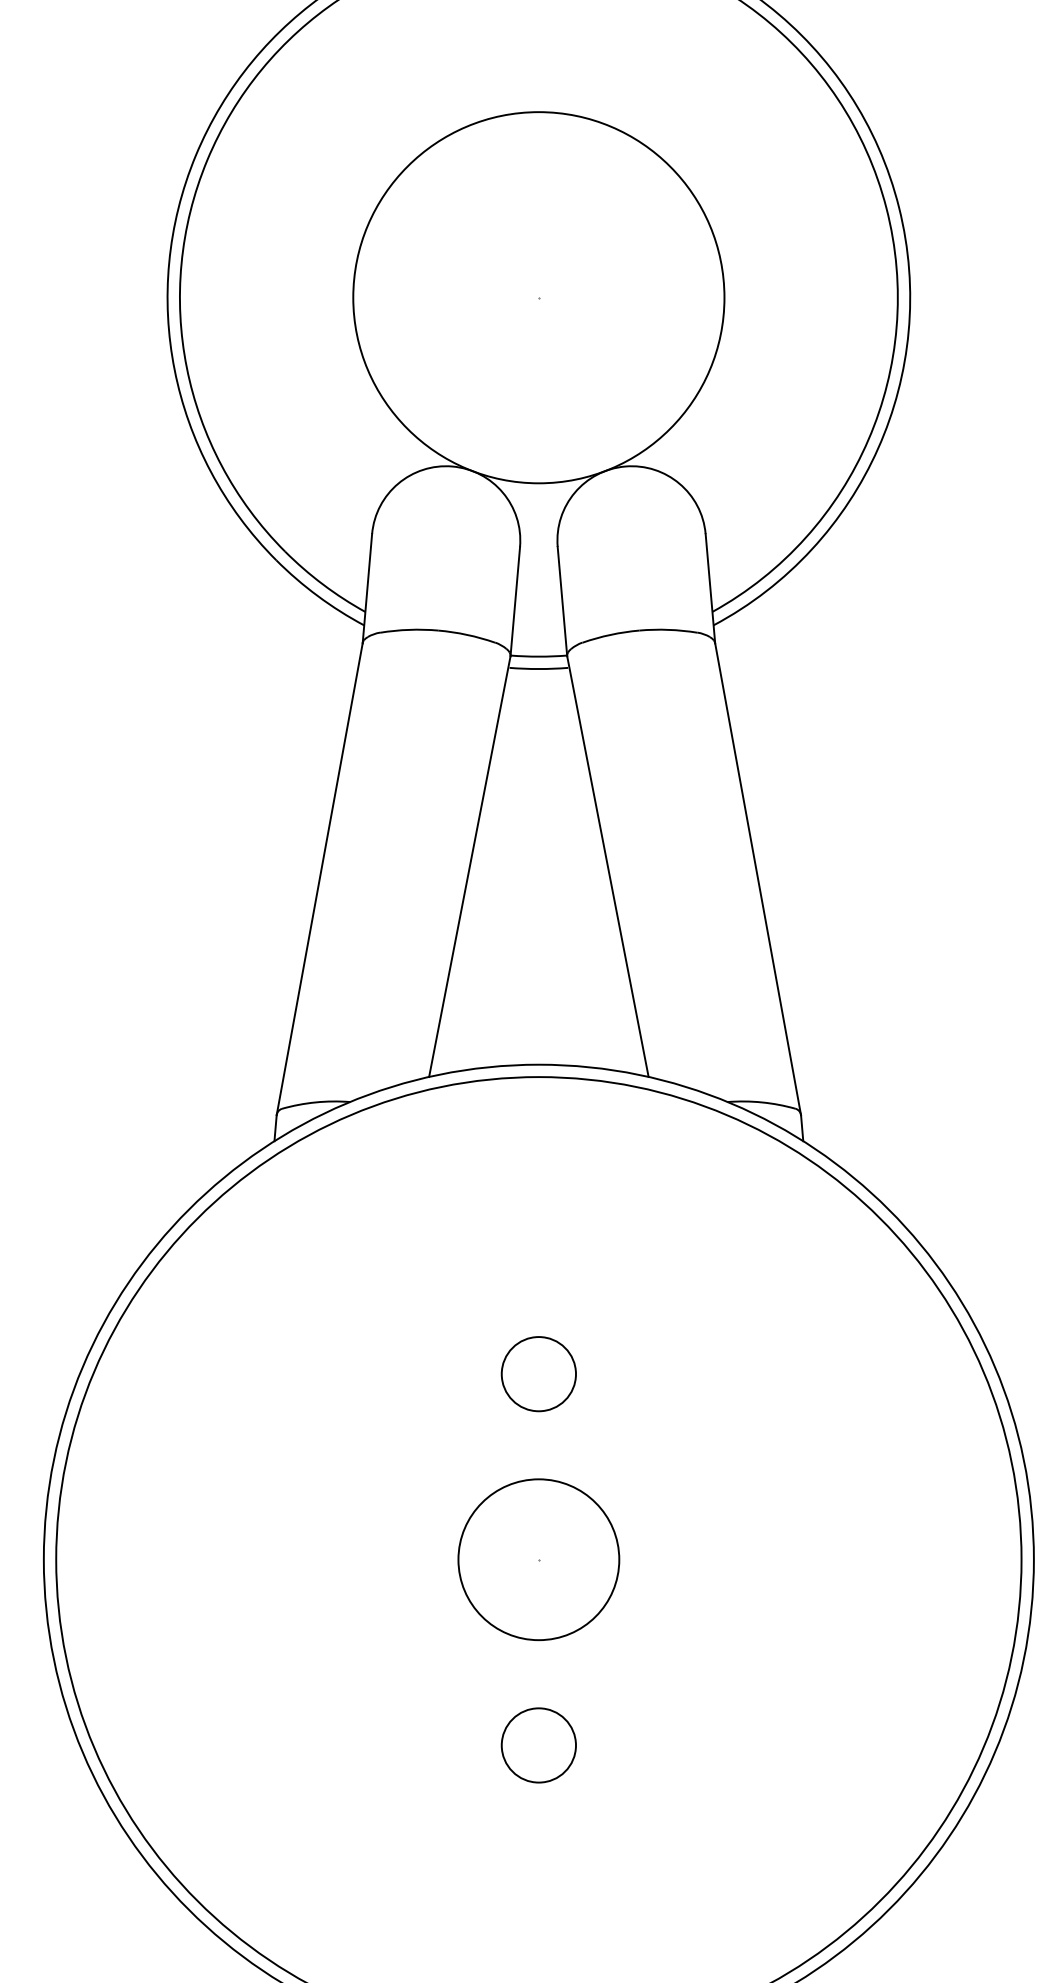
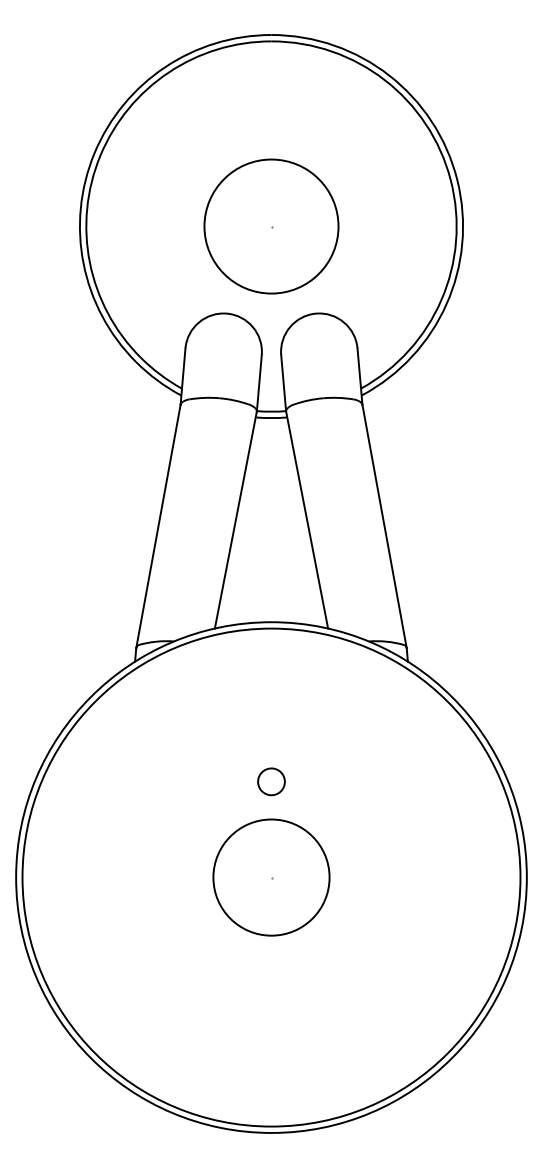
circle: (538, 297) -> (271, 226), size x0.7
circle: (538, 1373) -> (271, 781), size x0.7
circle: (538, 1559) -> (271, 877), size x1.4
circle: (538, 1745) -> (271, 973), removed

